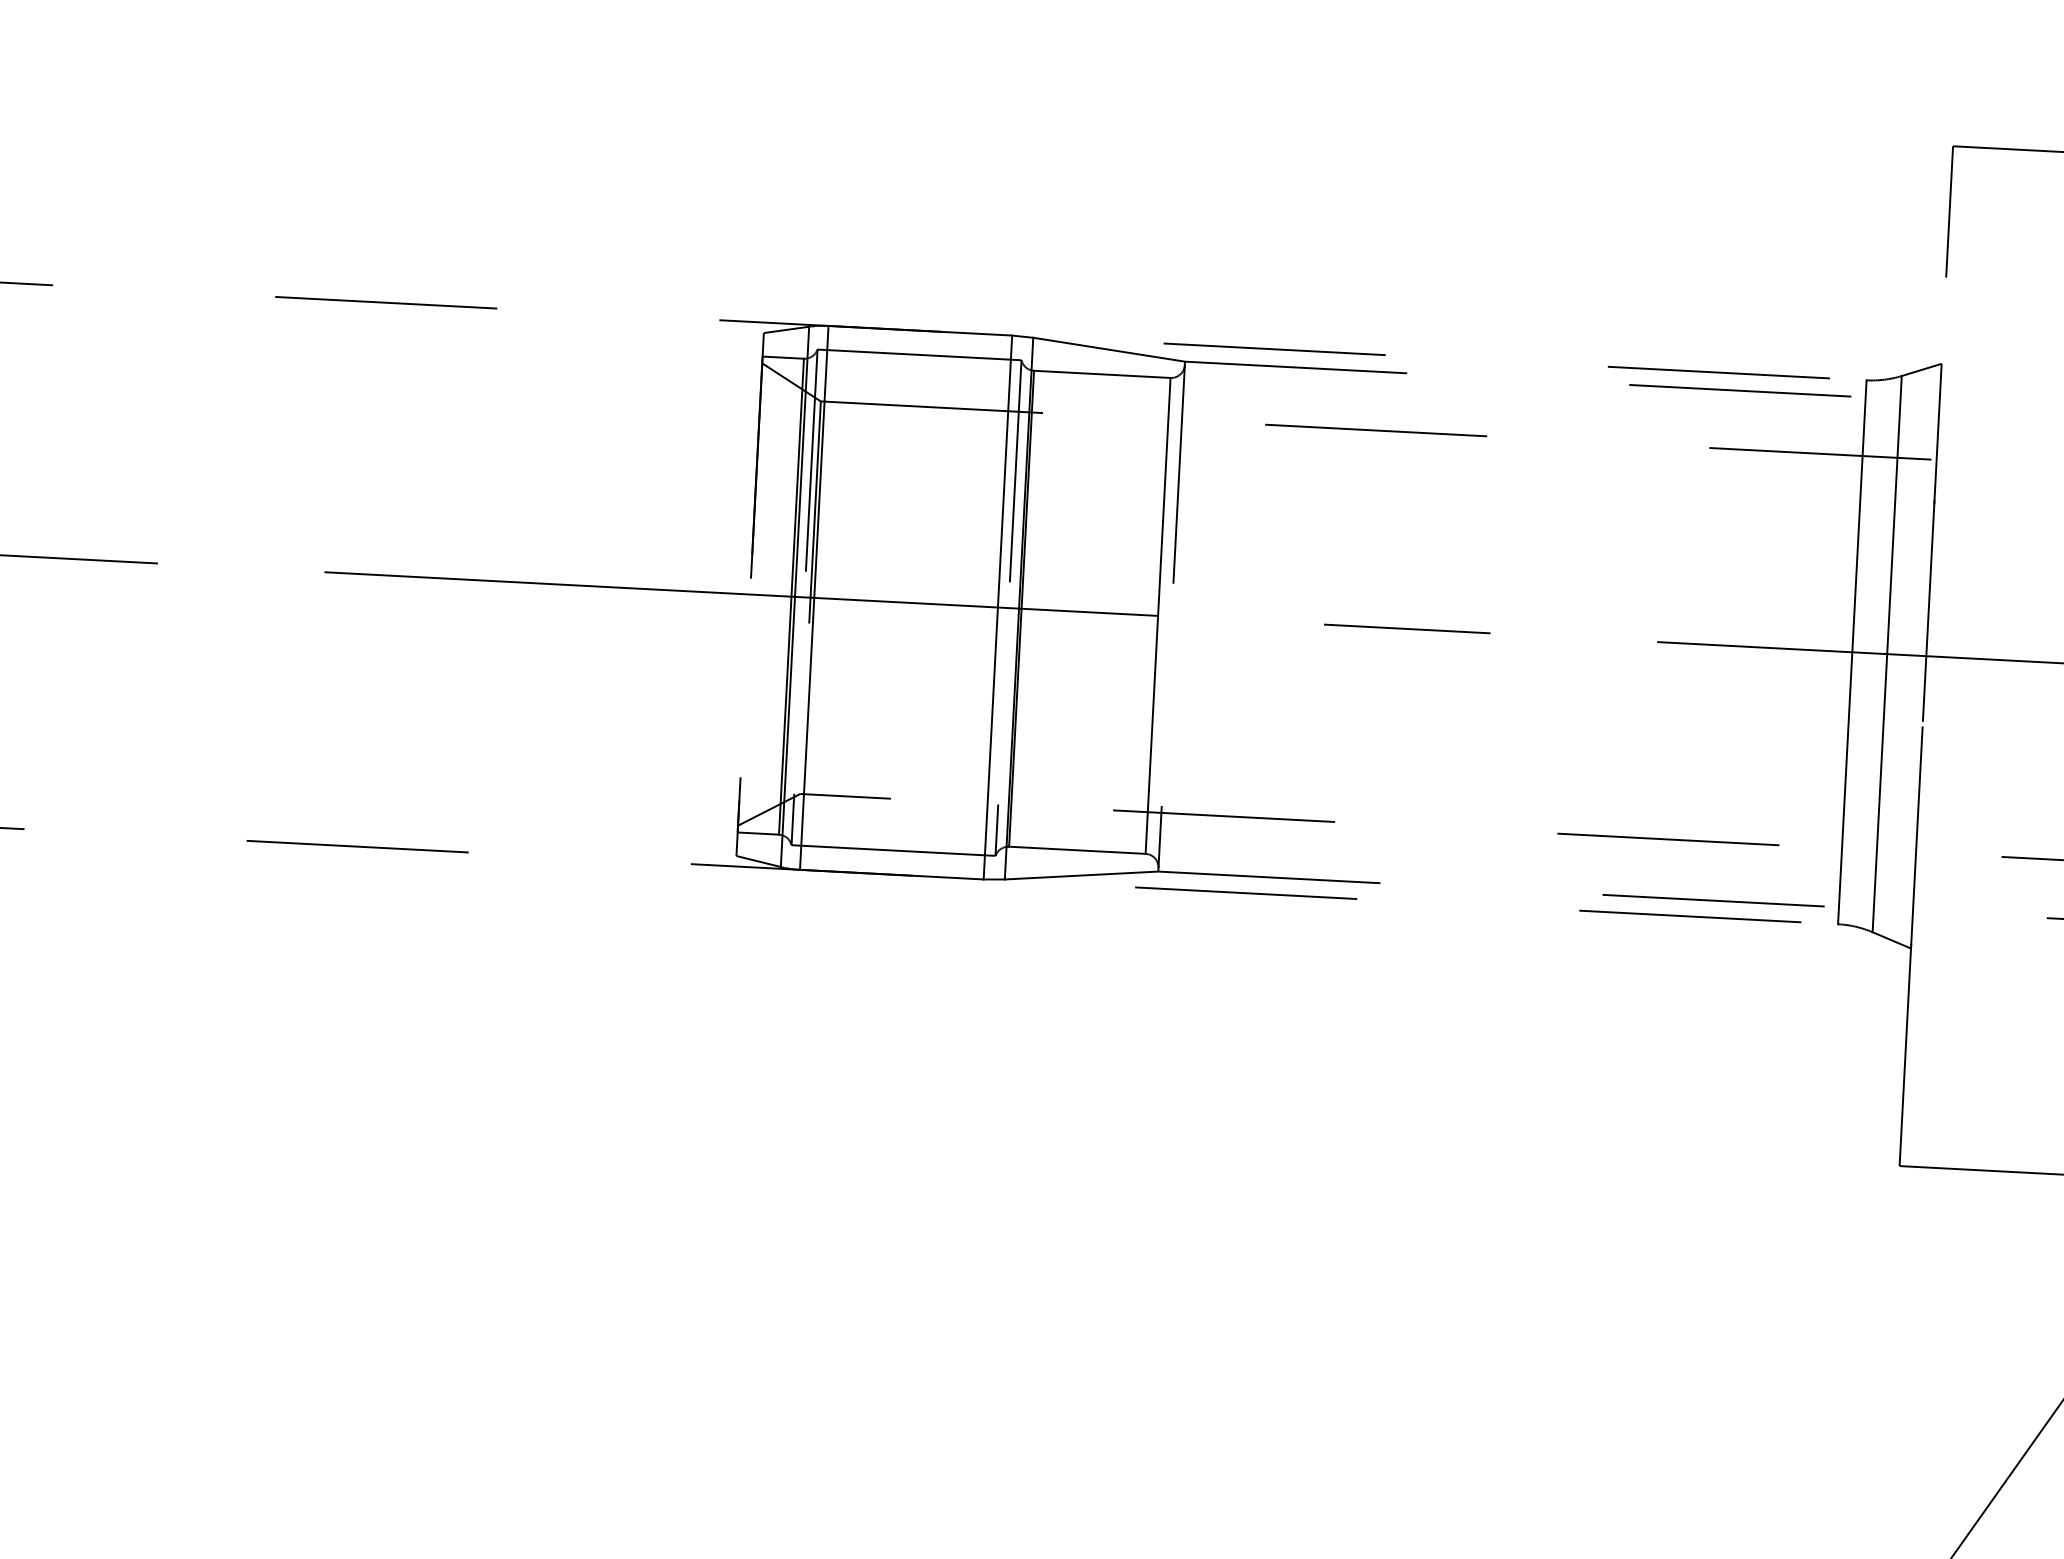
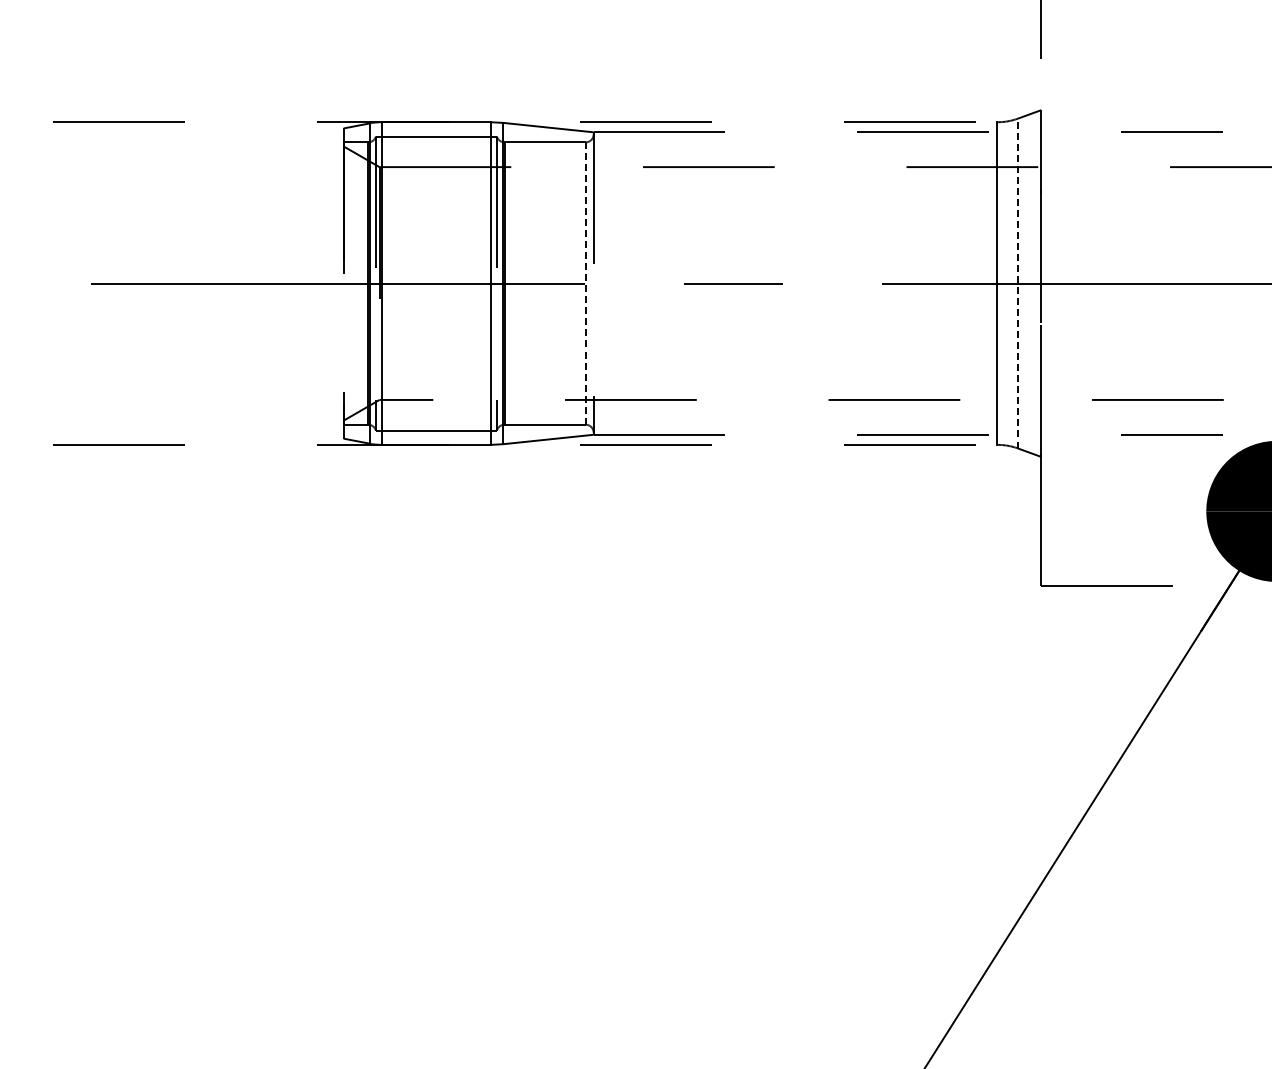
line: (1157, 615) -> (585, 283), solid -> dashed
line: (1887, 654) -> (1018, 283), solid -> dashed

